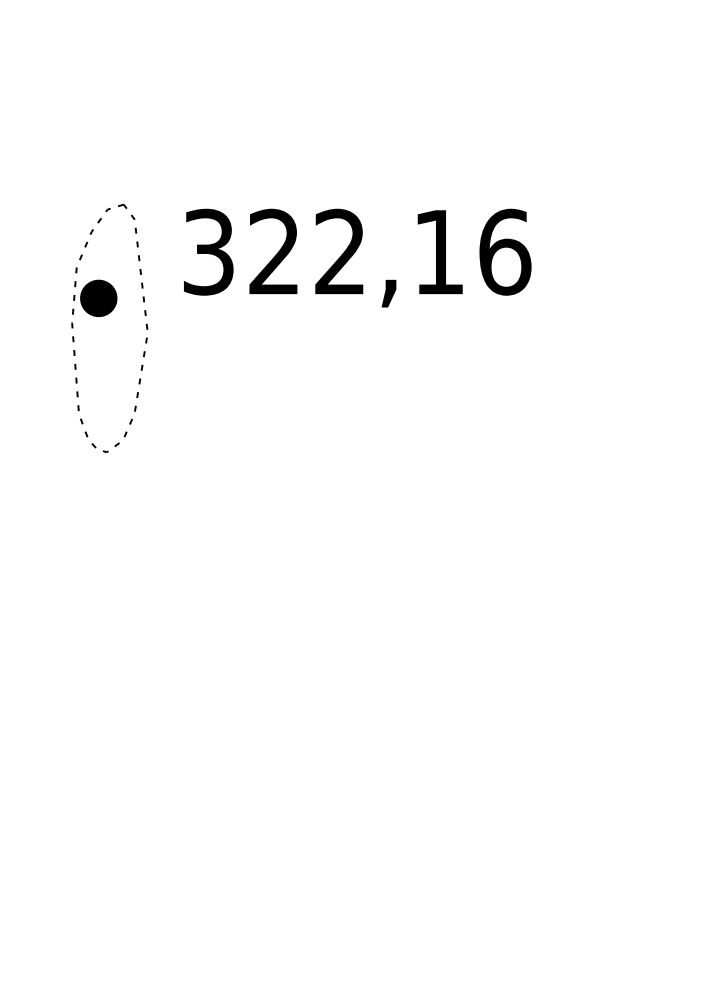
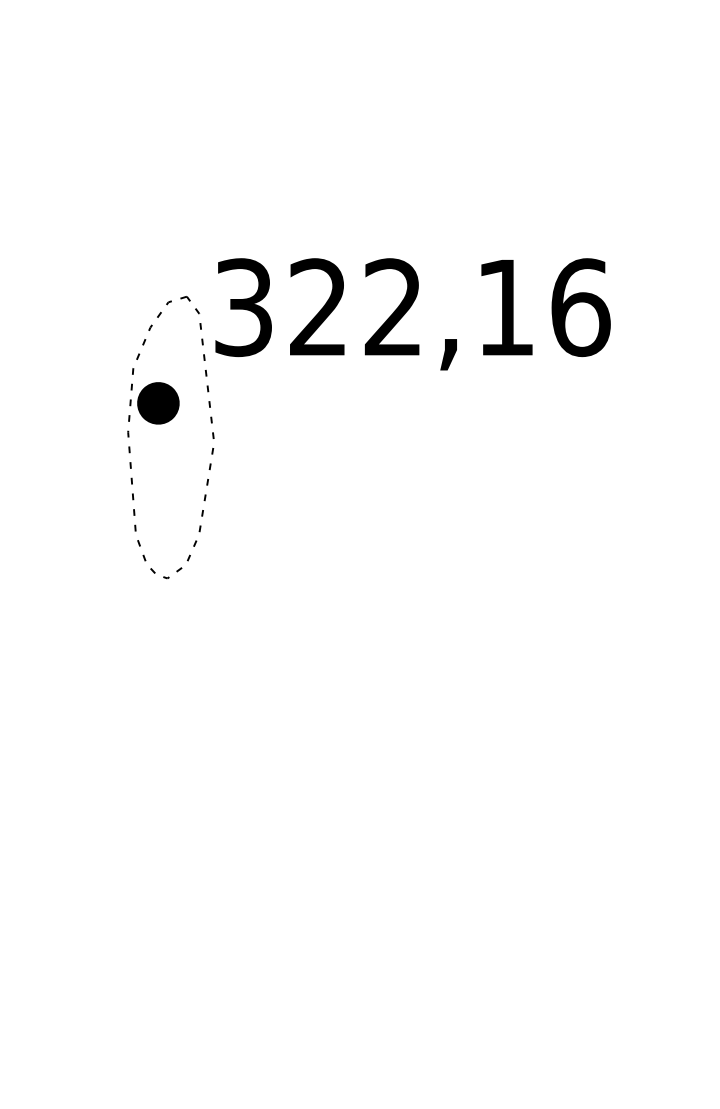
text: (357, 257) -> (412, 313), moved

